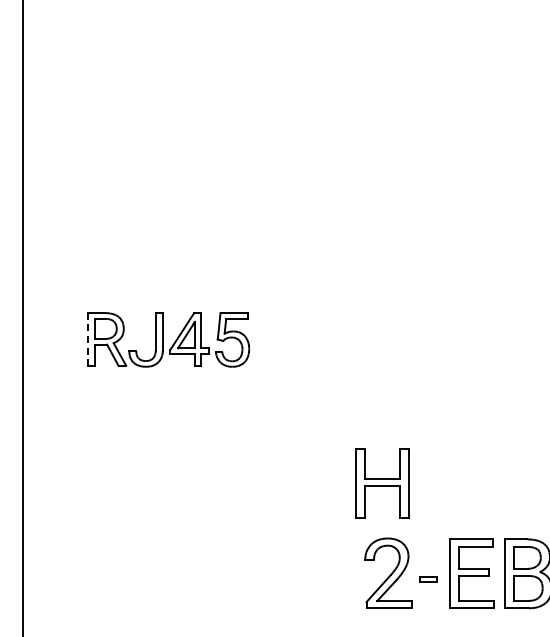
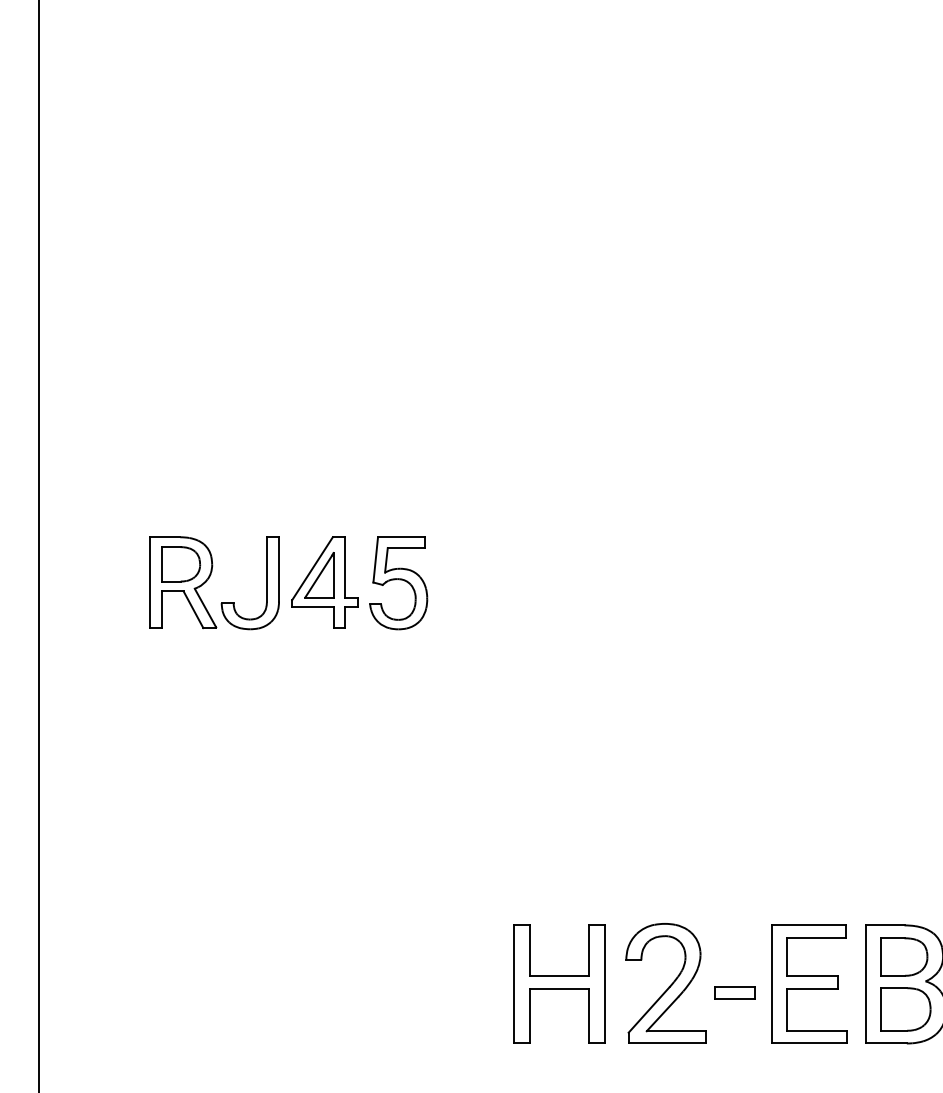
line: (87, 339) -> (149, 582), dashed -> solid
part: (382, 483) -> (559, 983), moved
part: (428, 578) -> (734, 992), size x1.43

